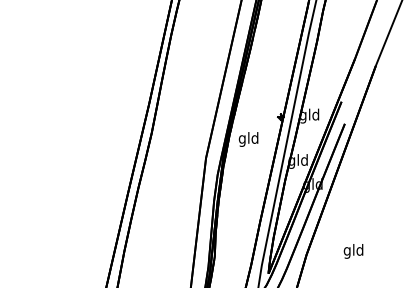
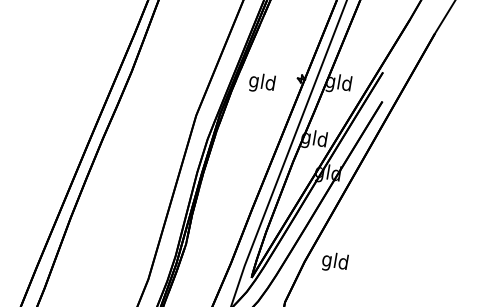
text: (248, 139) -> (261, 83), moved
text: (353, 251) -> (334, 262), moved

